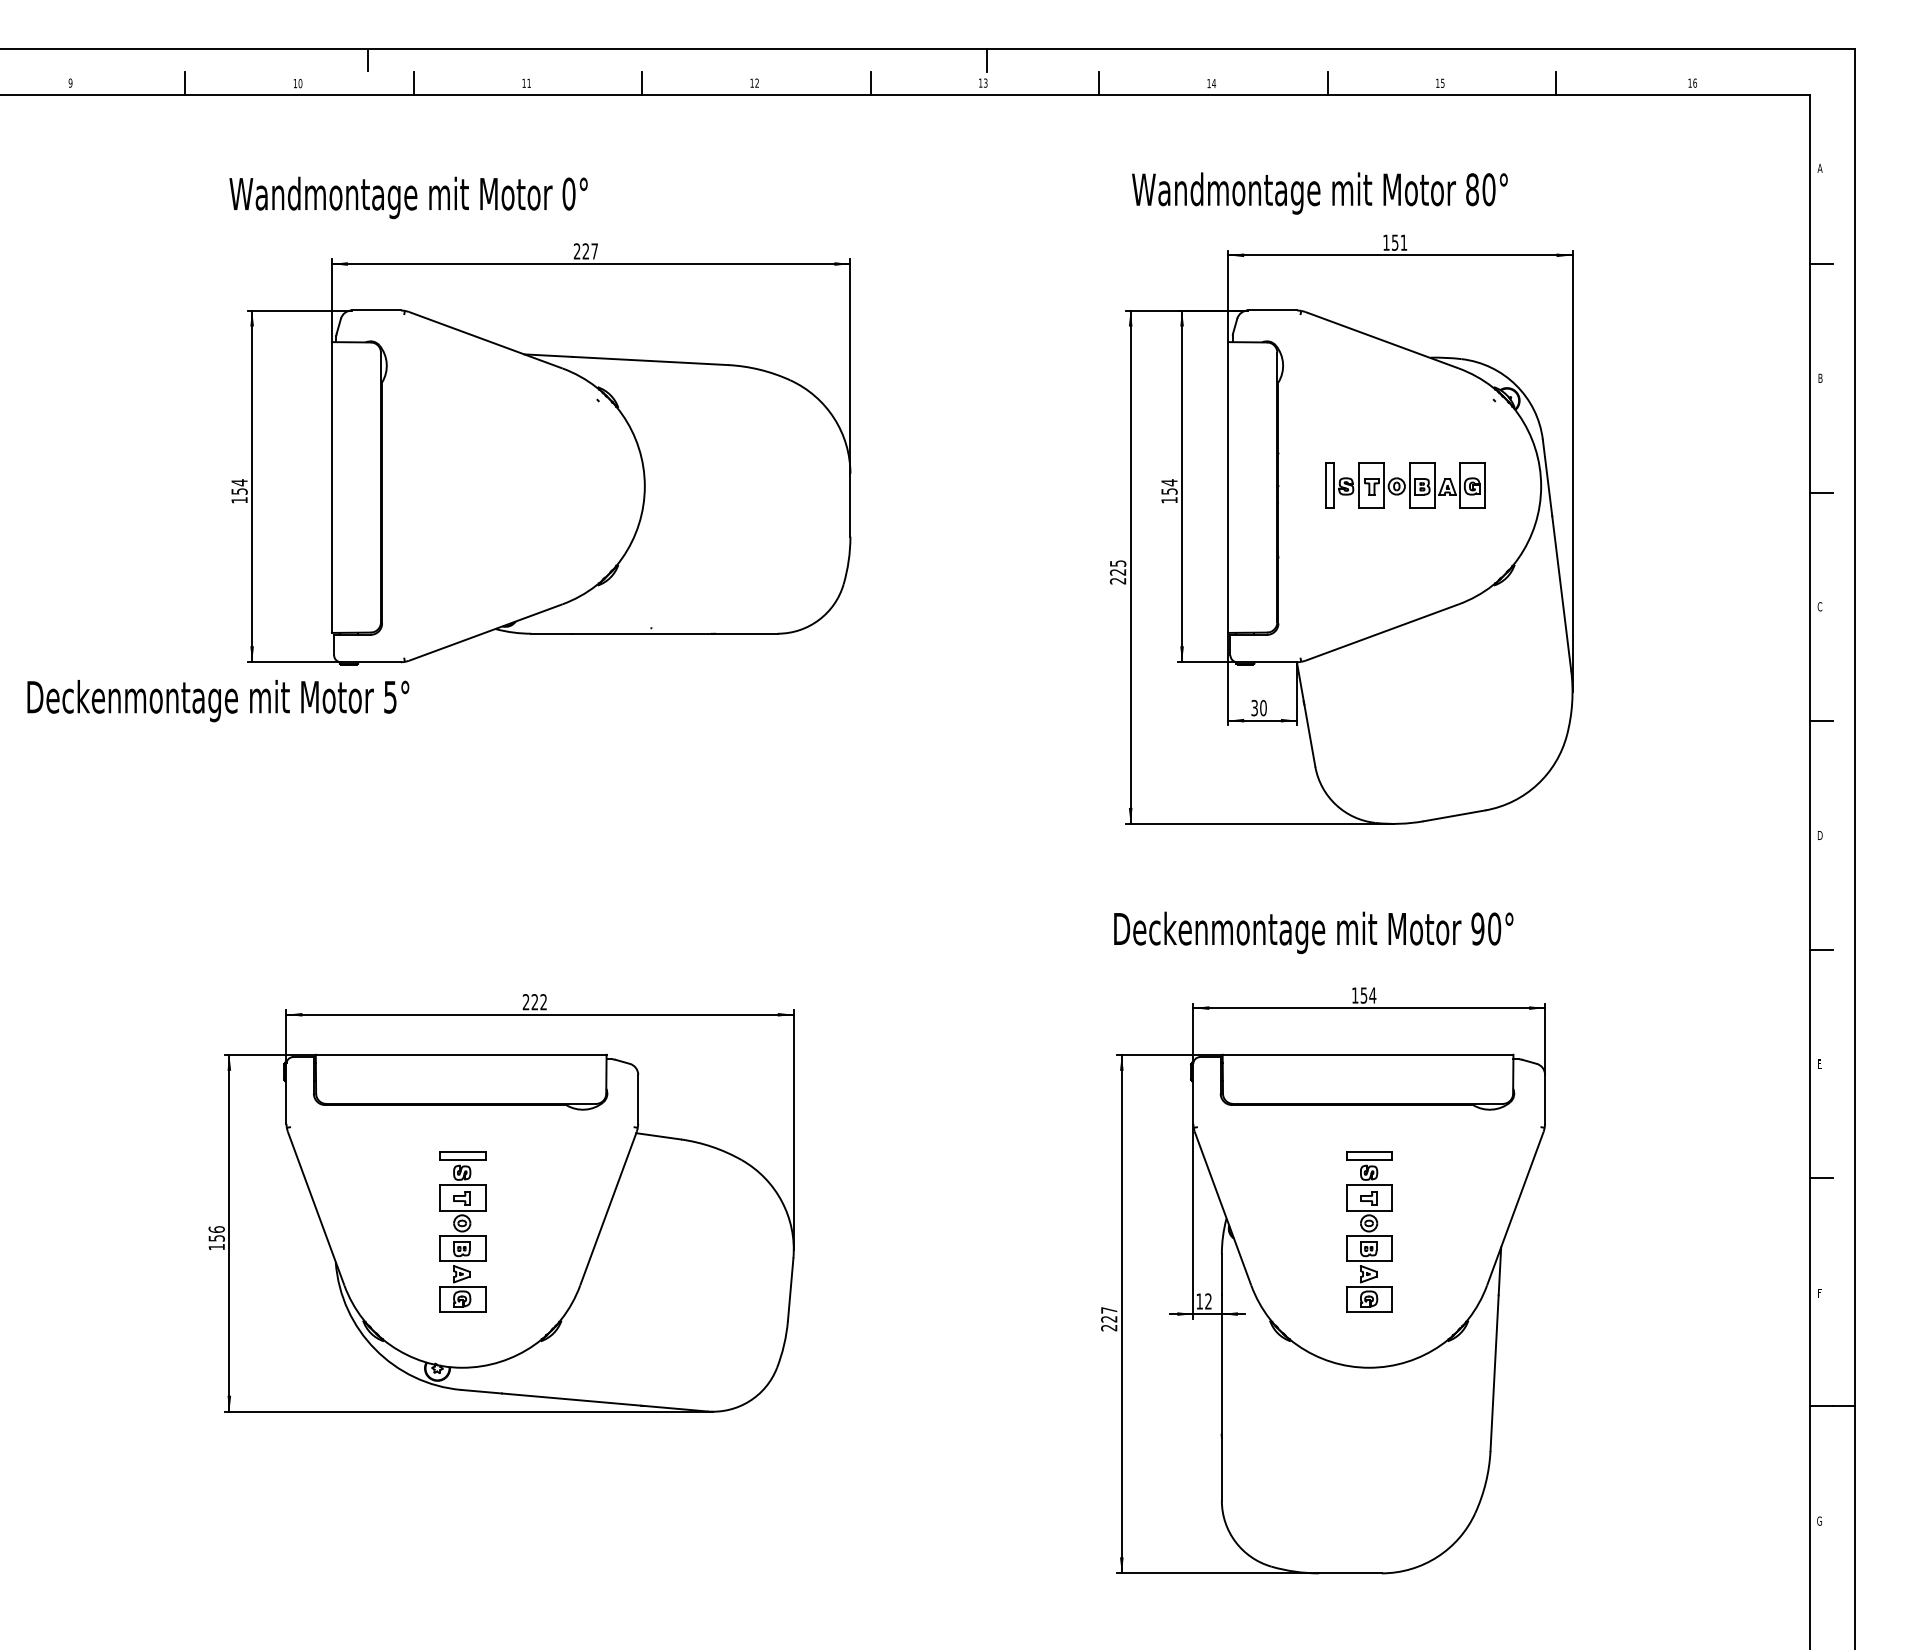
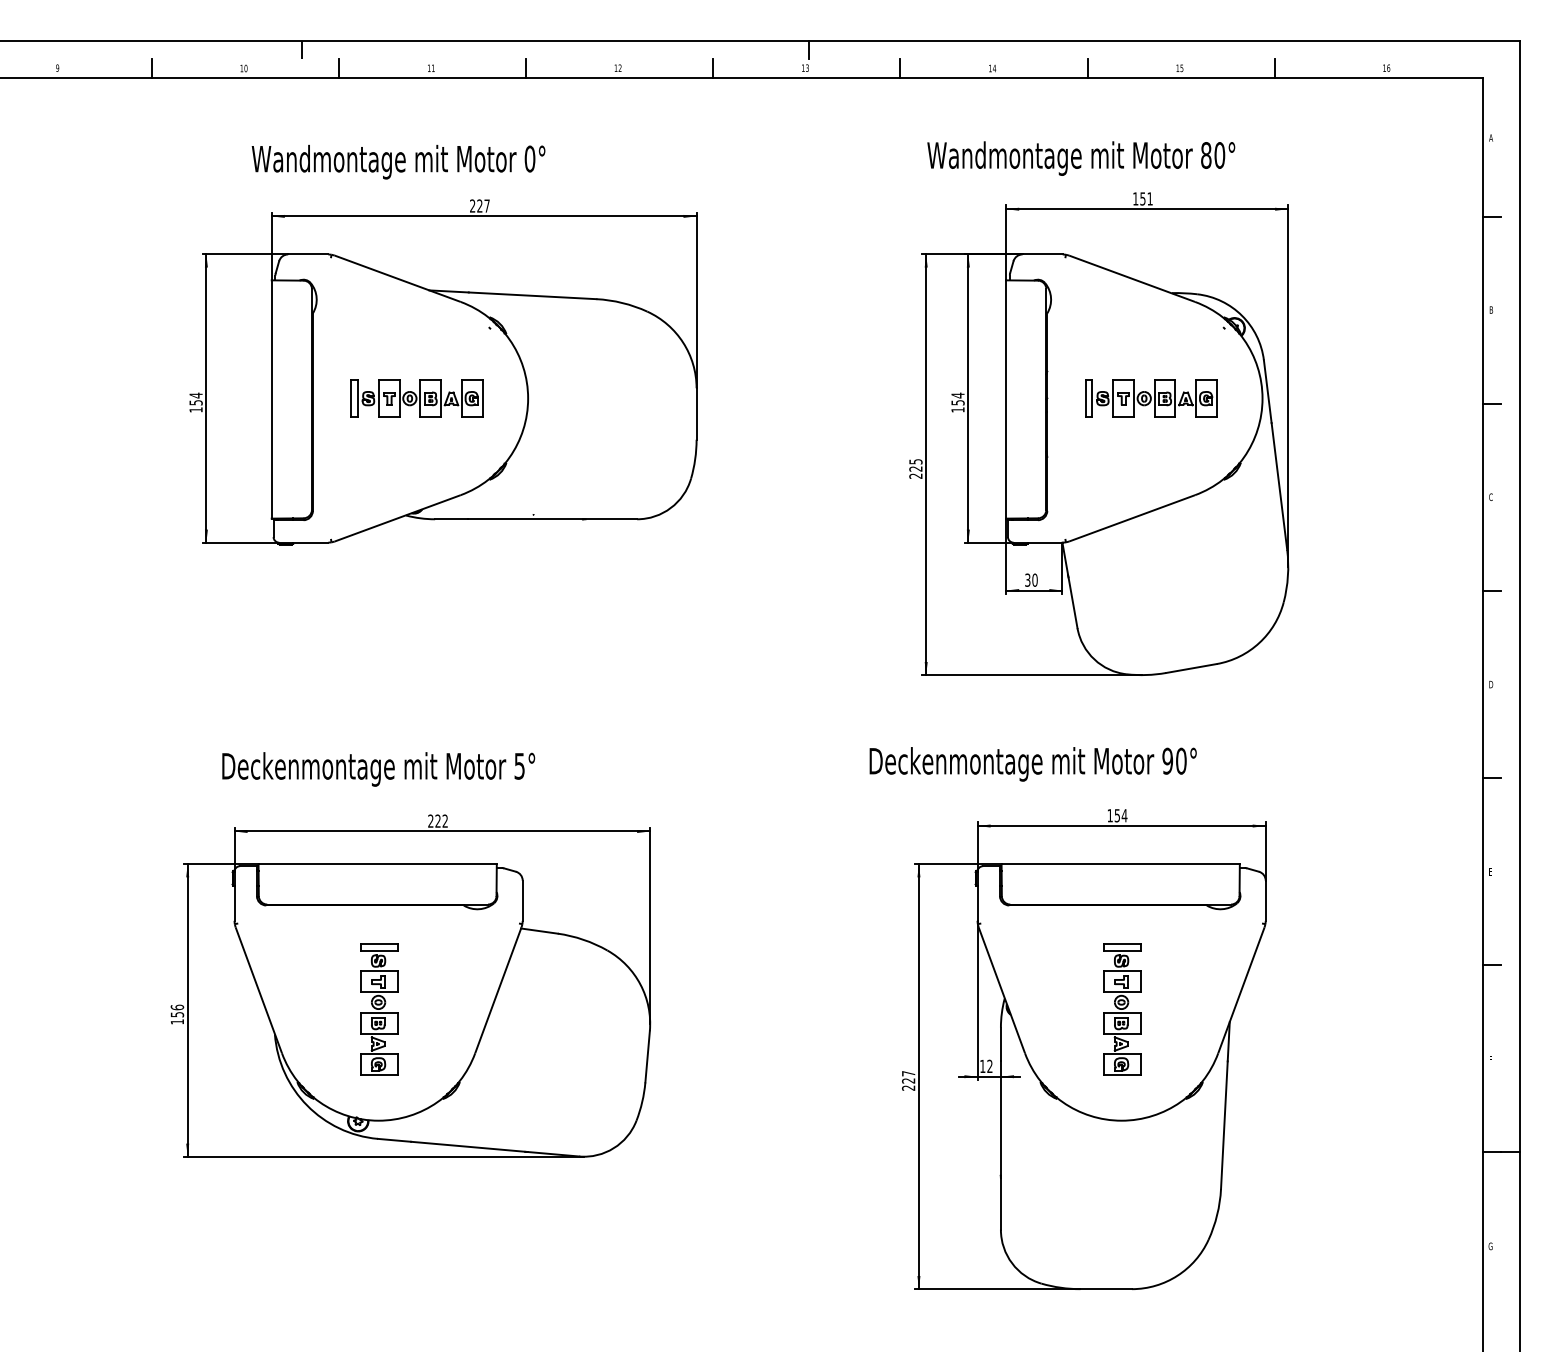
text: (408, 197) -> (398, 161), moved
part: (508, 486) -> (416, 398), added
text: (218, 701) -> (378, 769), moved
text: (1312, 933) -> (1032, 764), moved

